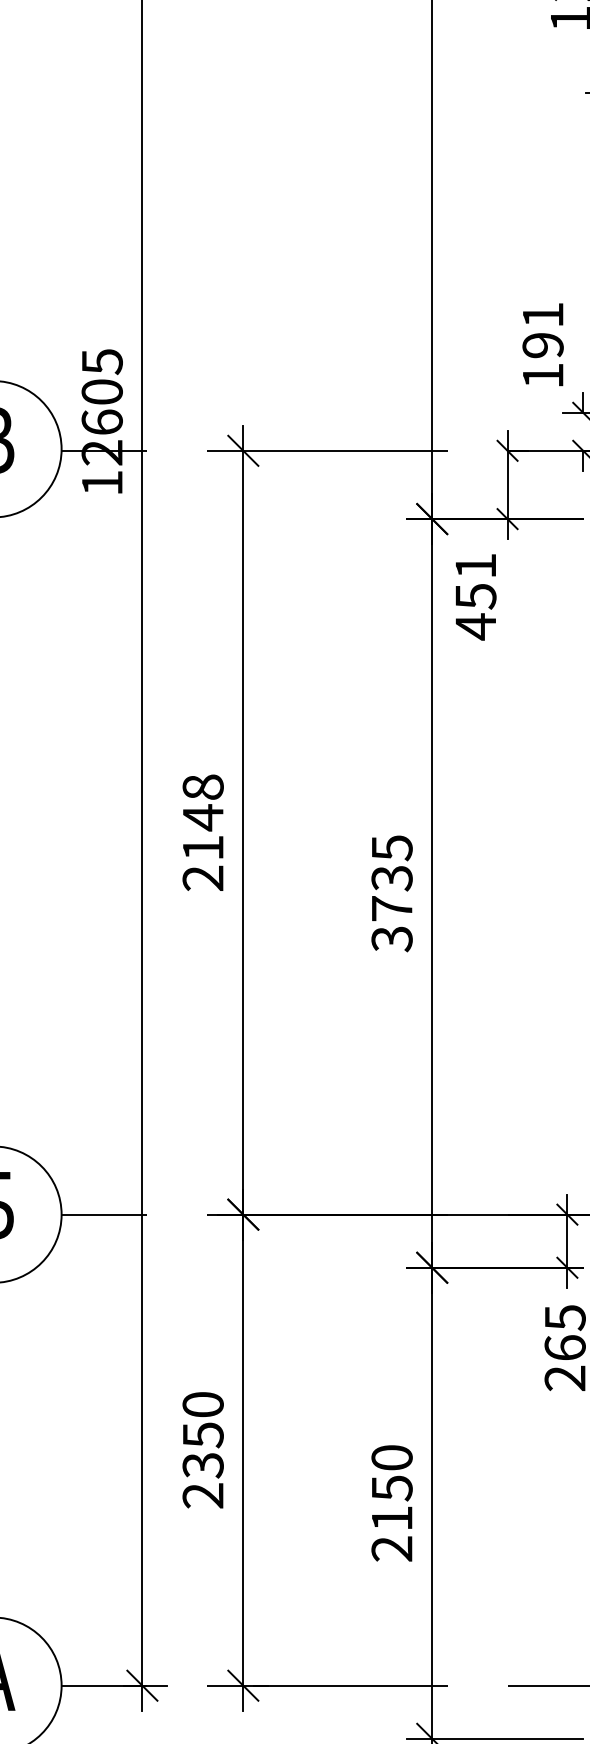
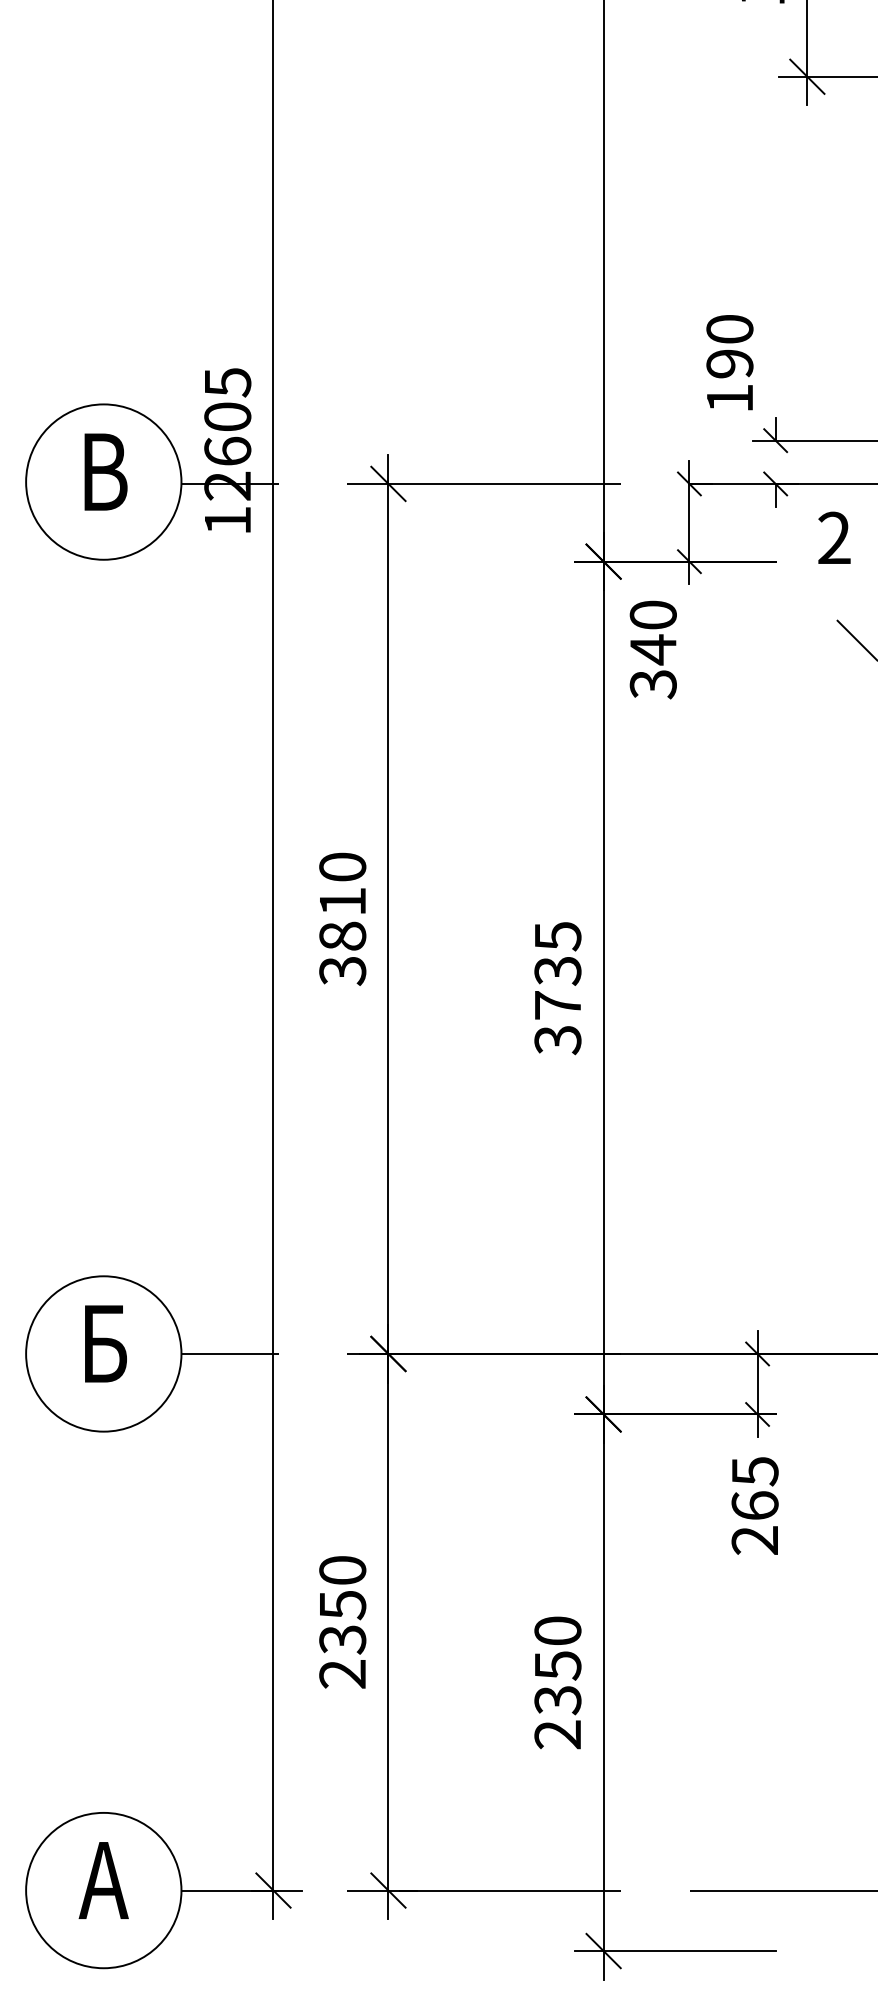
text: (542, 315) -> (729, 329), 191 -> 190
text: (475, 597) -> (652, 650), 451 -> 340
text: (202, 832) -> (342, 918), 2148 -> 3810
text: (391, 1518) -> (557, 1700), 2150 -> 2350

